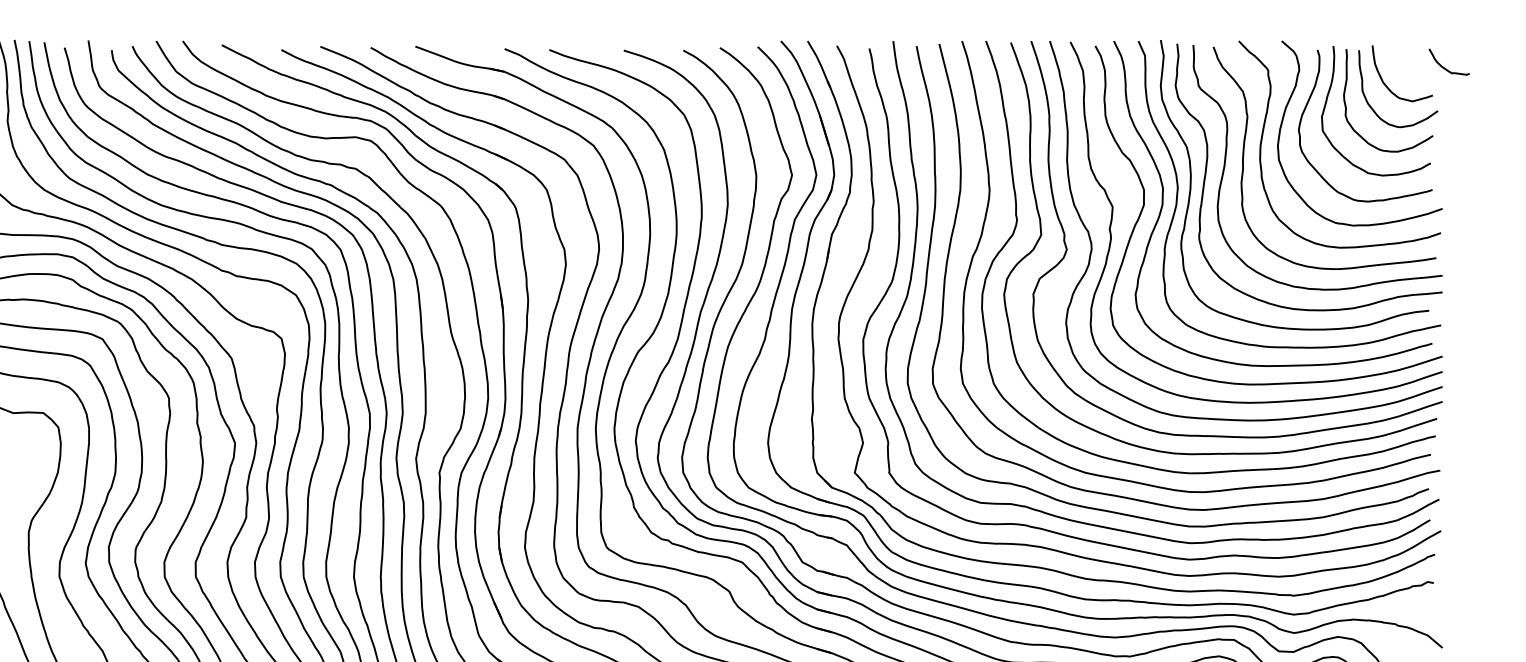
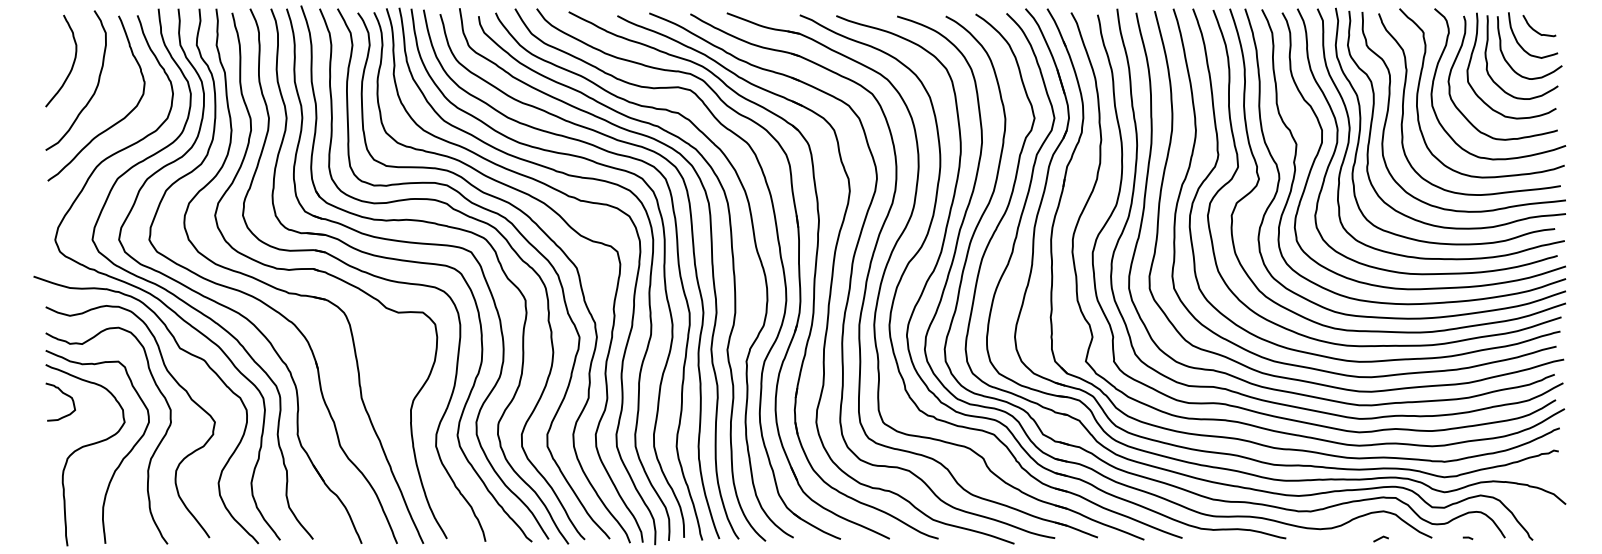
curve: (1444, 66) -> (1535, 29), moved

